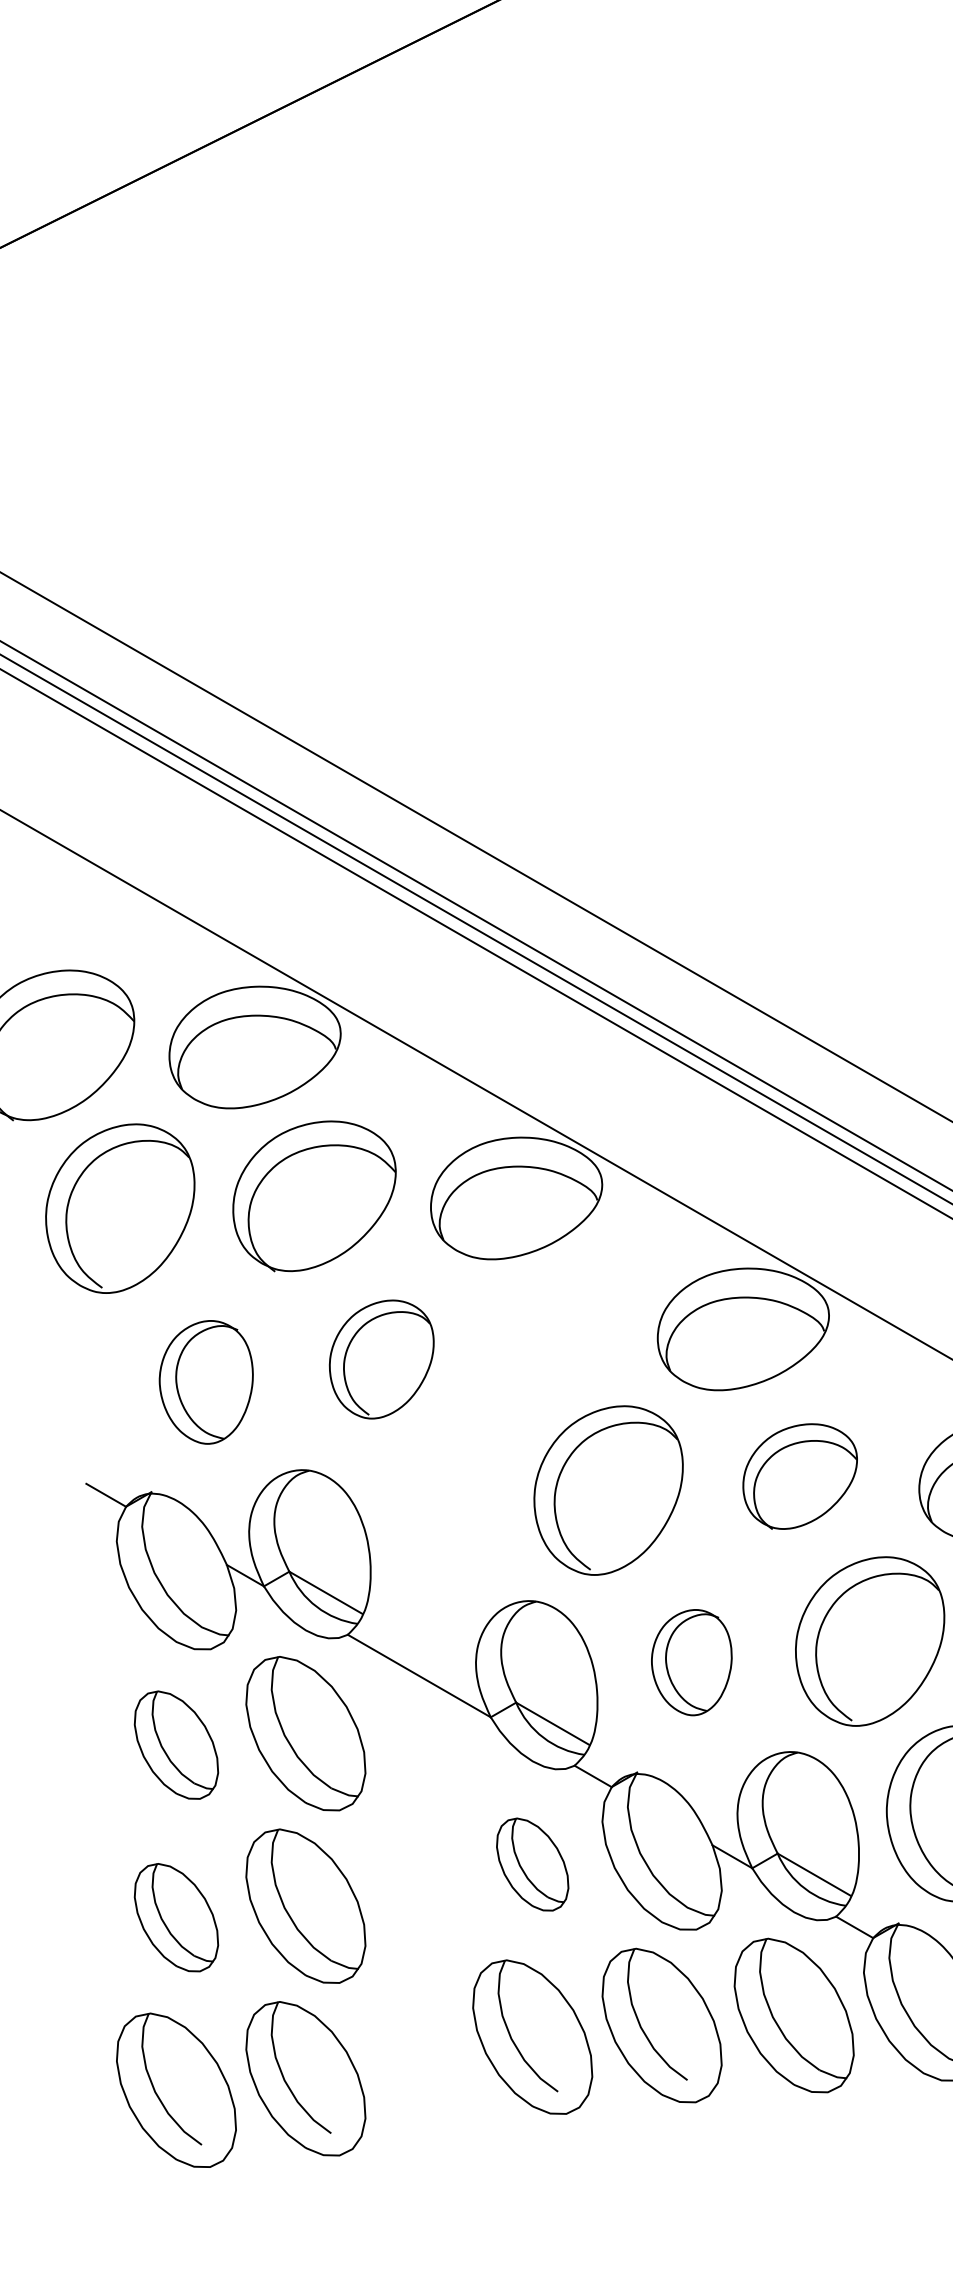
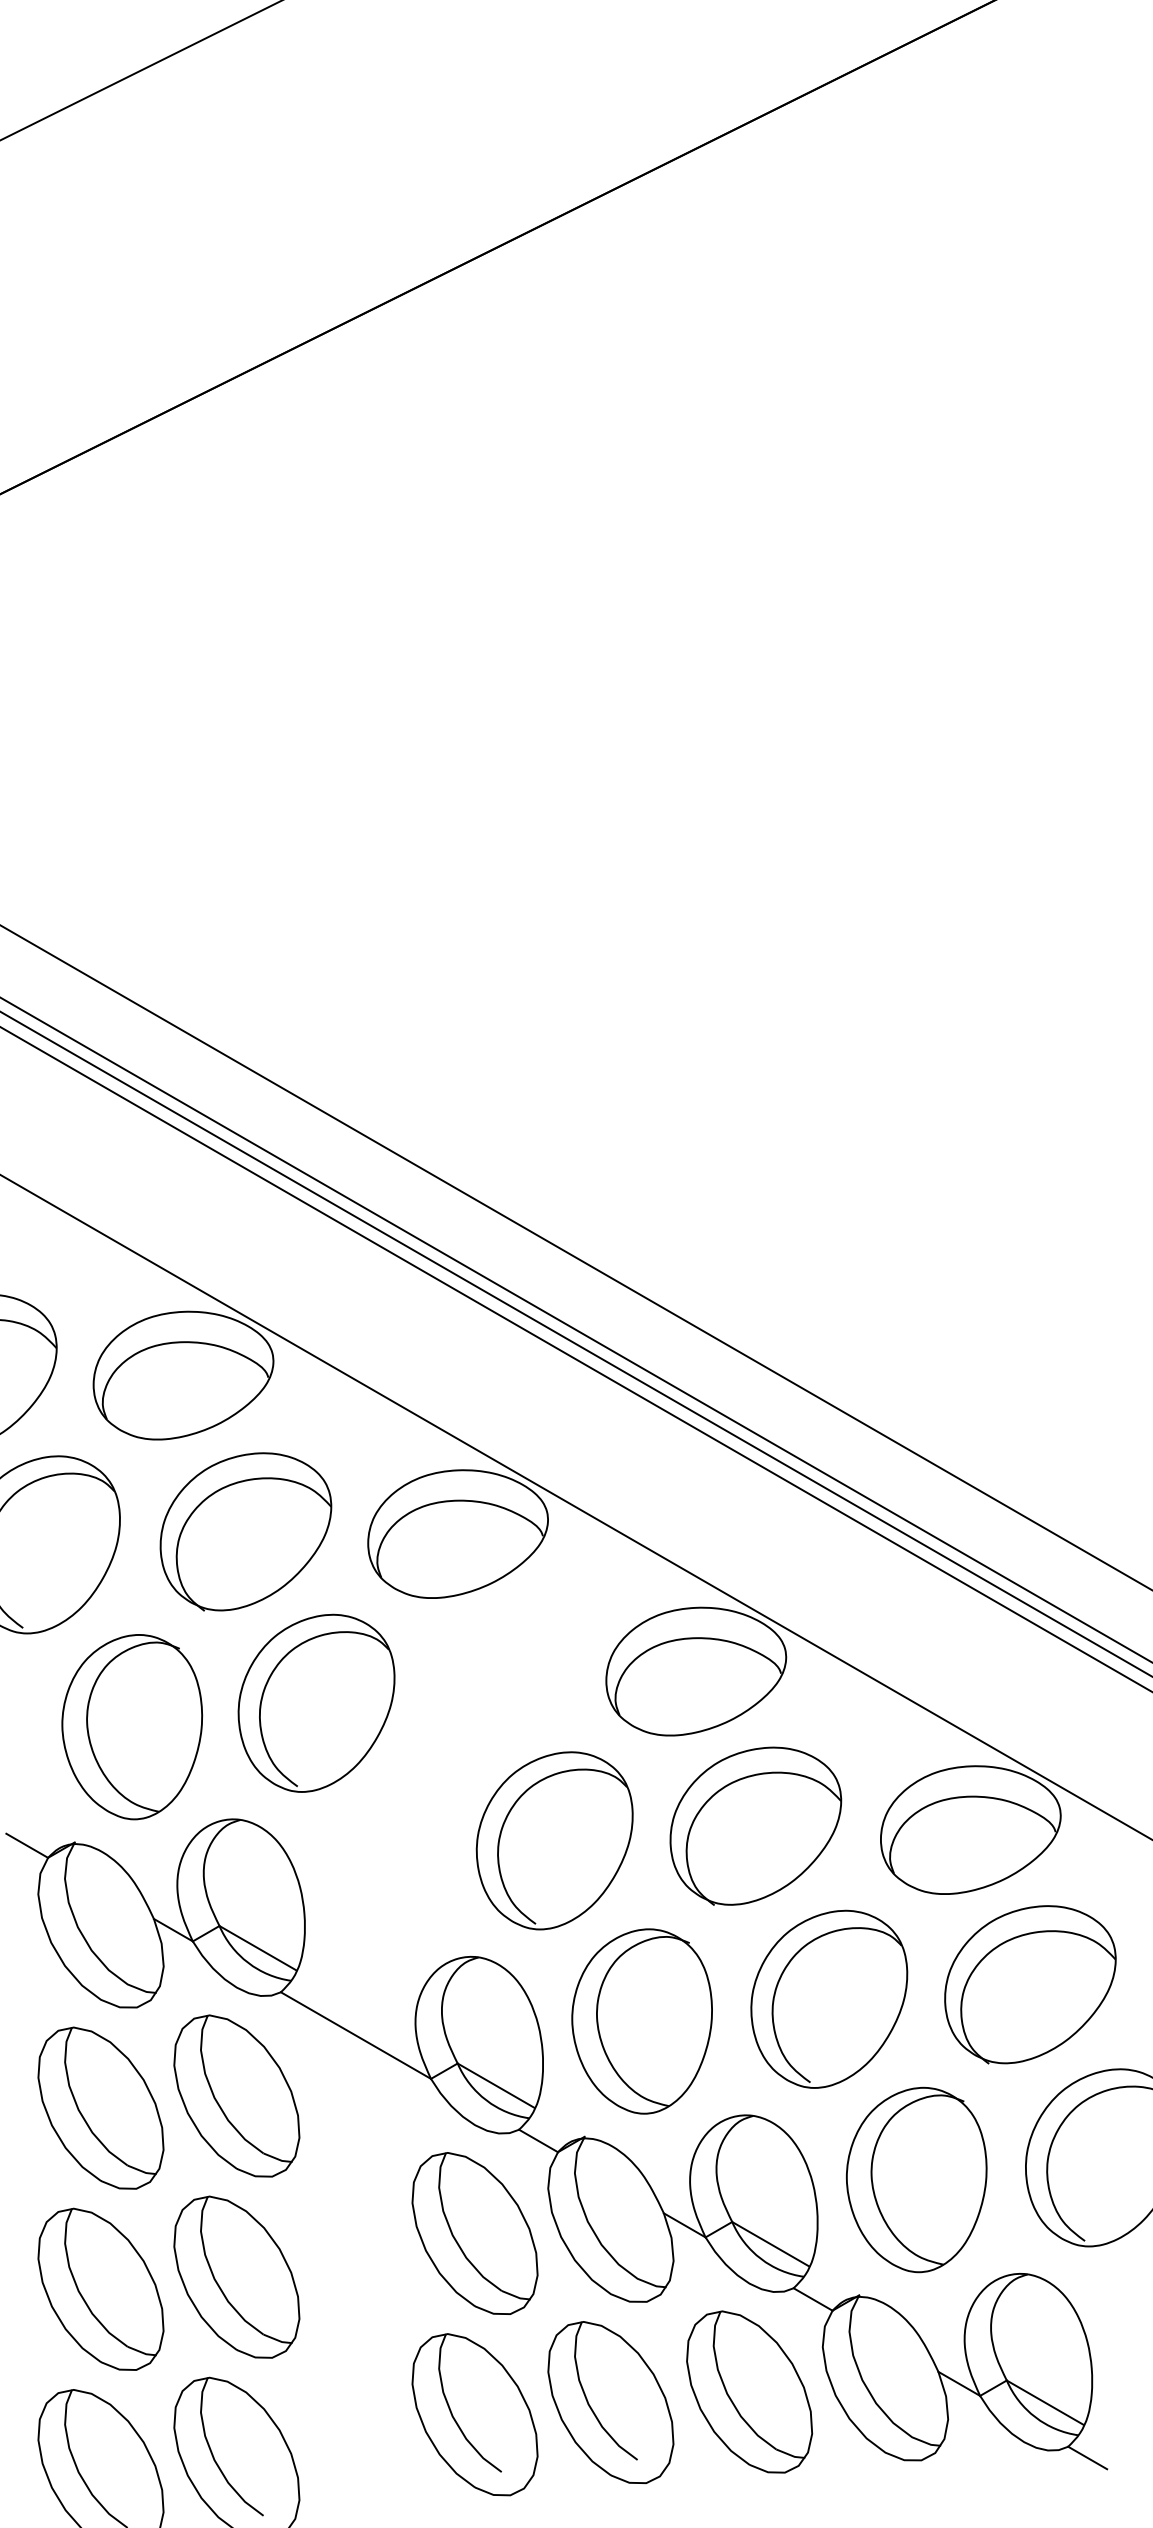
part: (381, 1358) -> (316, 1702), size x1.43
part: (206, 1382) -> (132, 1727), size x1.43
part: (799, 1475) -> (755, 1825), size x1.43
part: (691, 1662) -> (641, 2021), size x1.67
part: (176, 1744) -> (100, 2107), size x1.43
part: (532, 1864) -> (474, 2233), size x1.67
part: (176, 1916) -> (100, 2288), size x1.43

